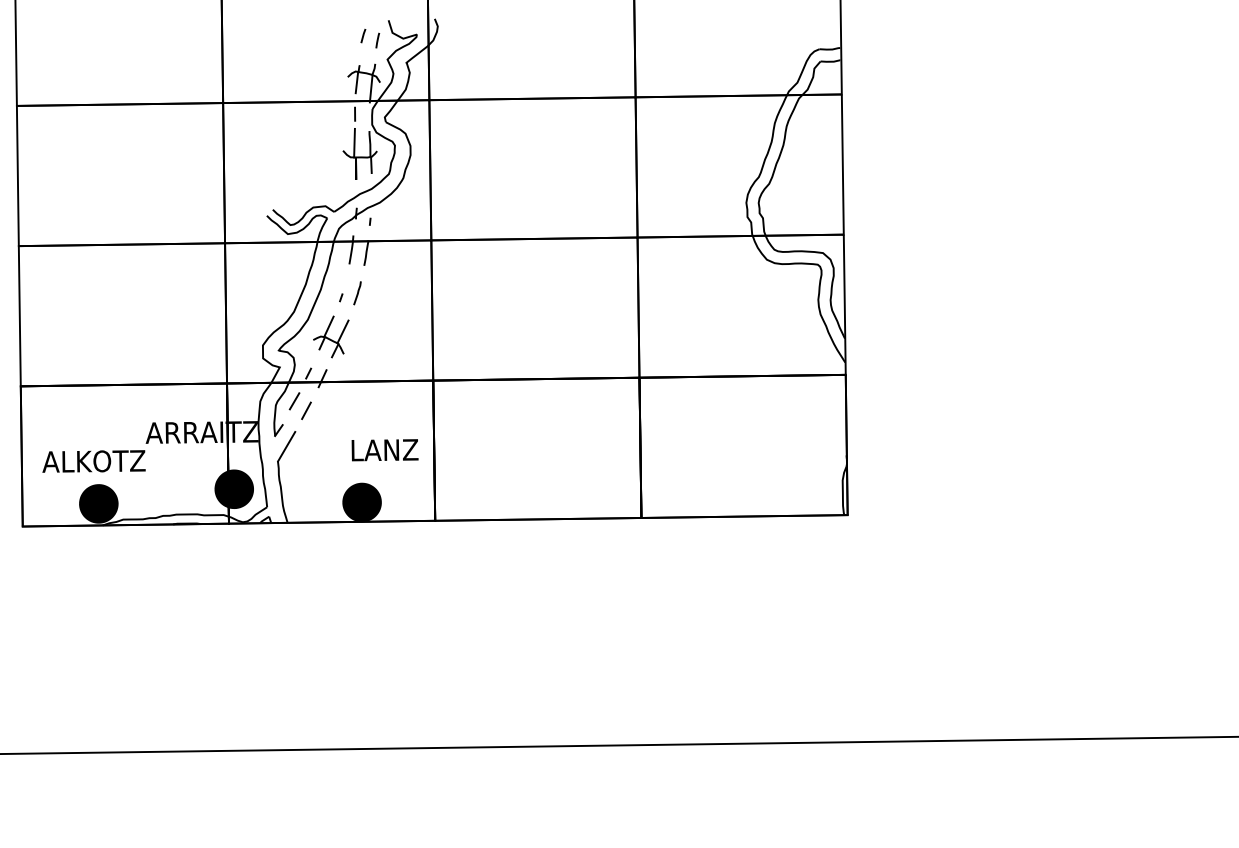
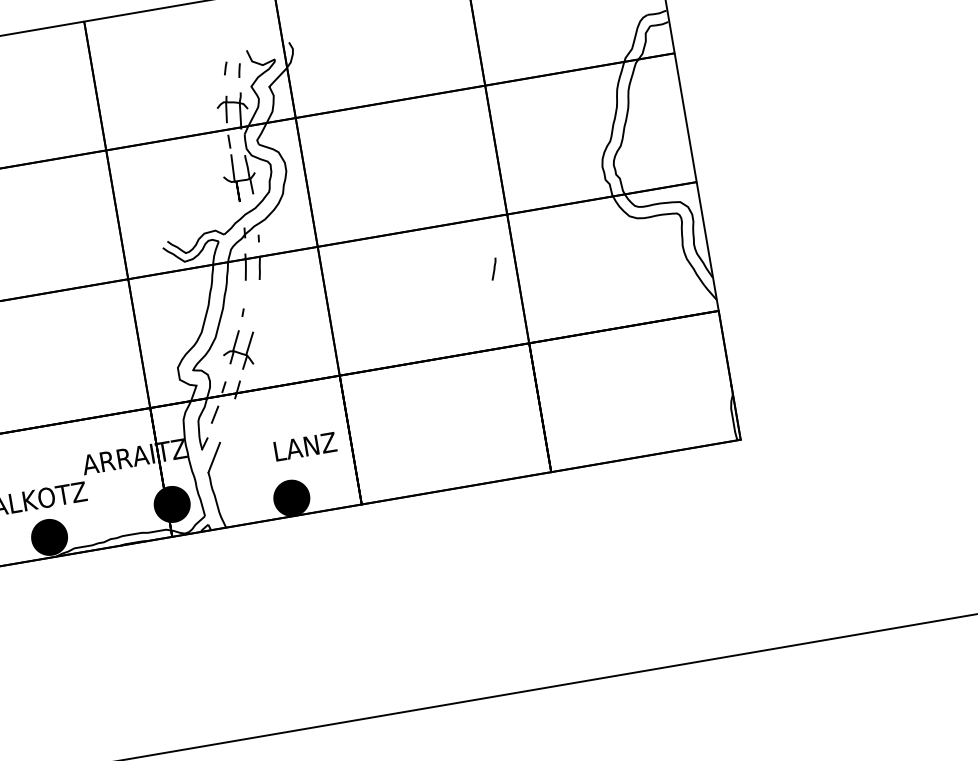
line: (357, 293) -> (494, 269), moved
line: (306, 410) -> (227, 421), removed

